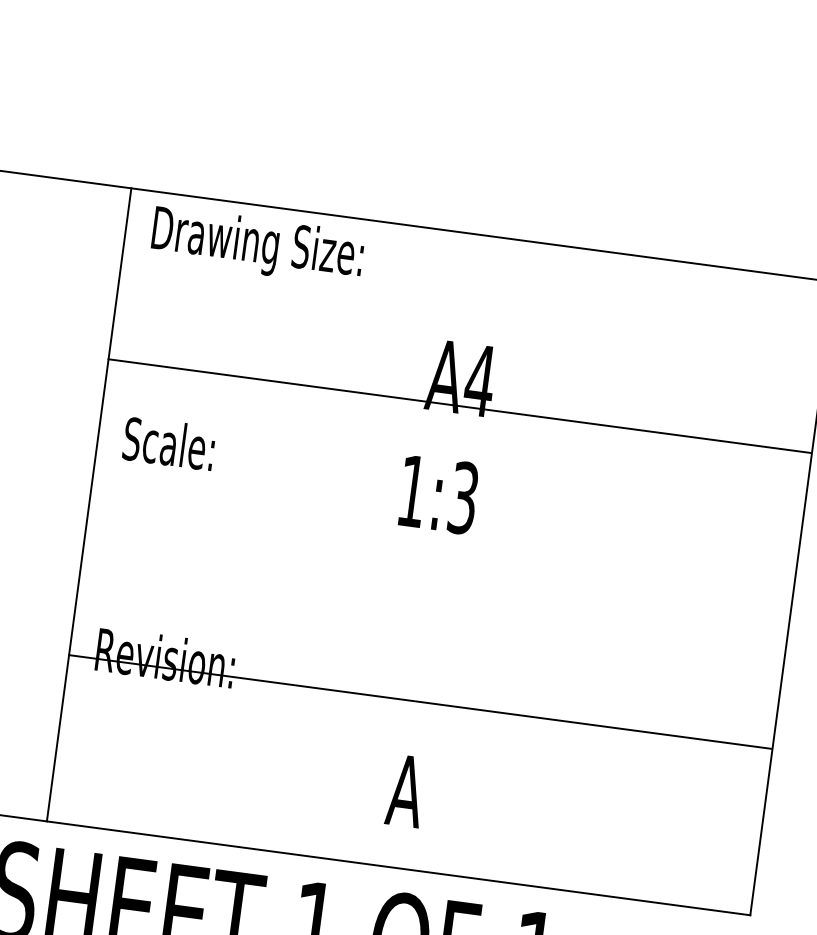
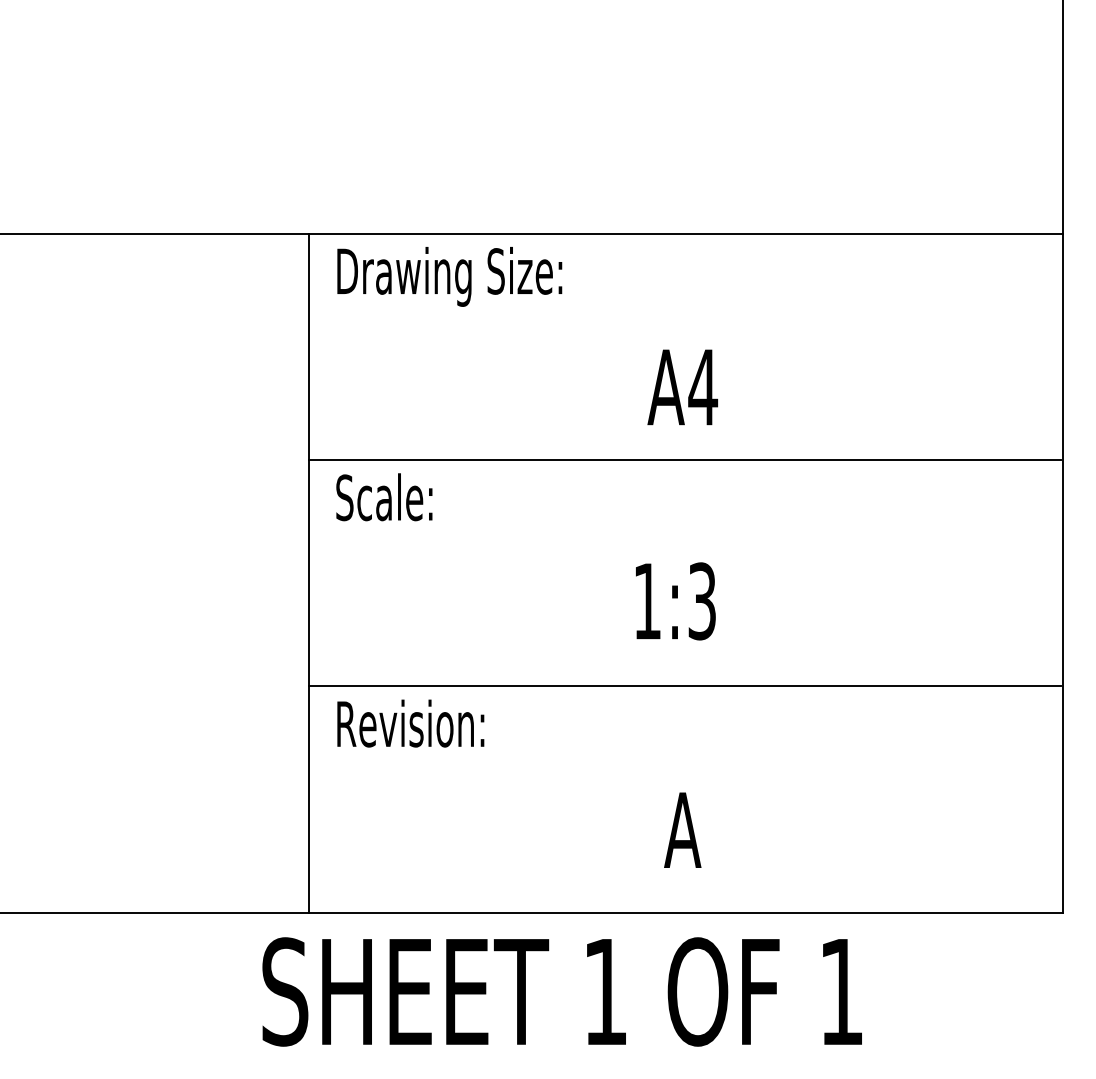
line: (459, 405) -> (684, 459), moved
text: (438, 494) -> (675, 601), moved
line: (419, 702) -> (684, 686), moved

